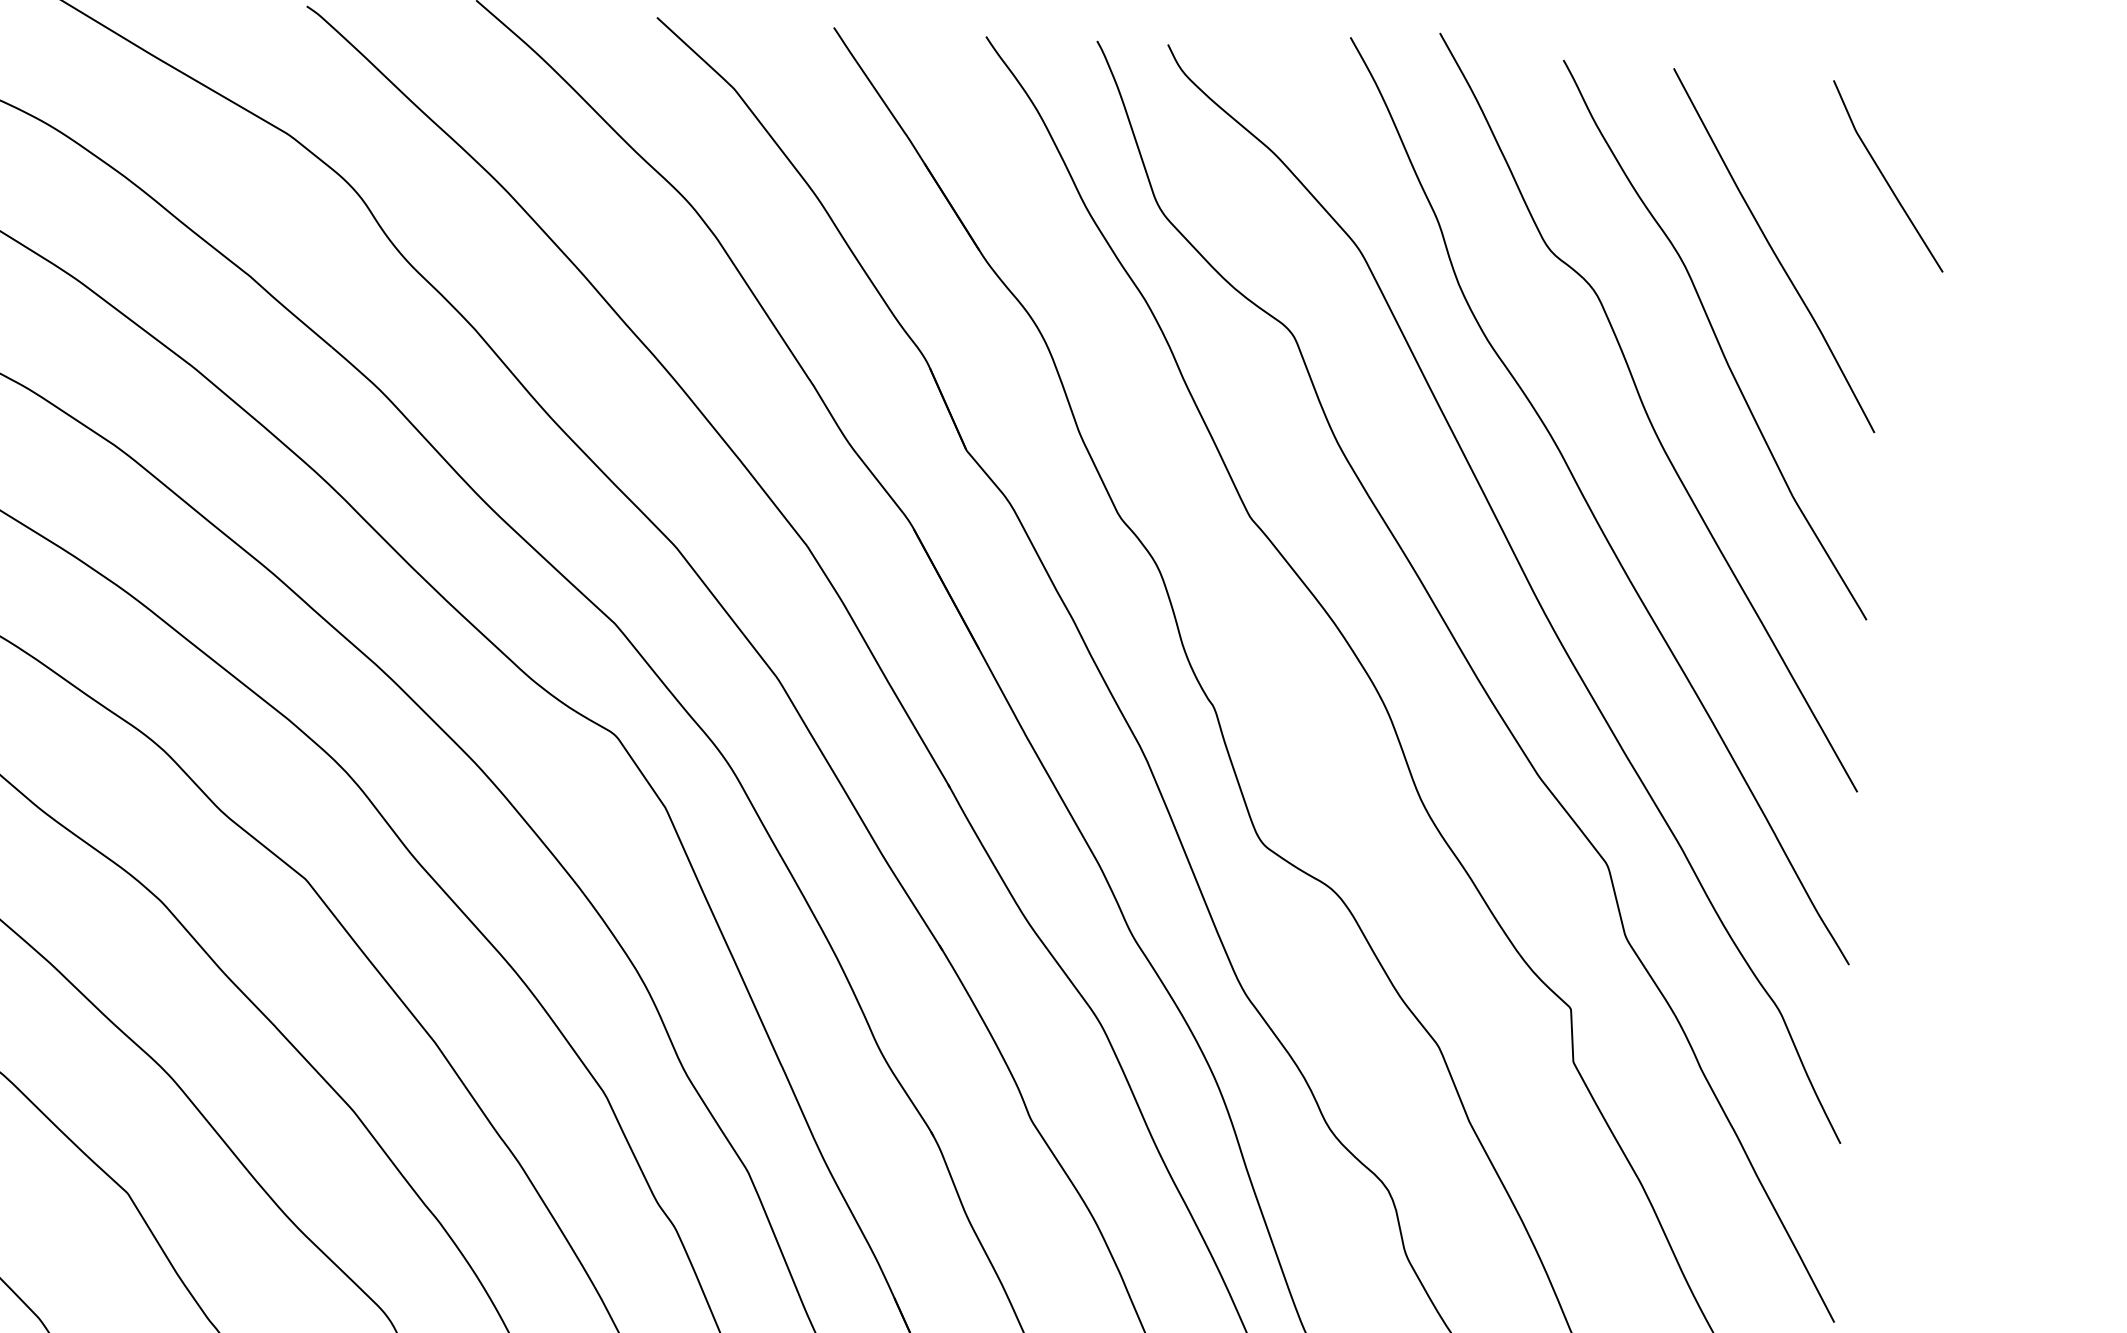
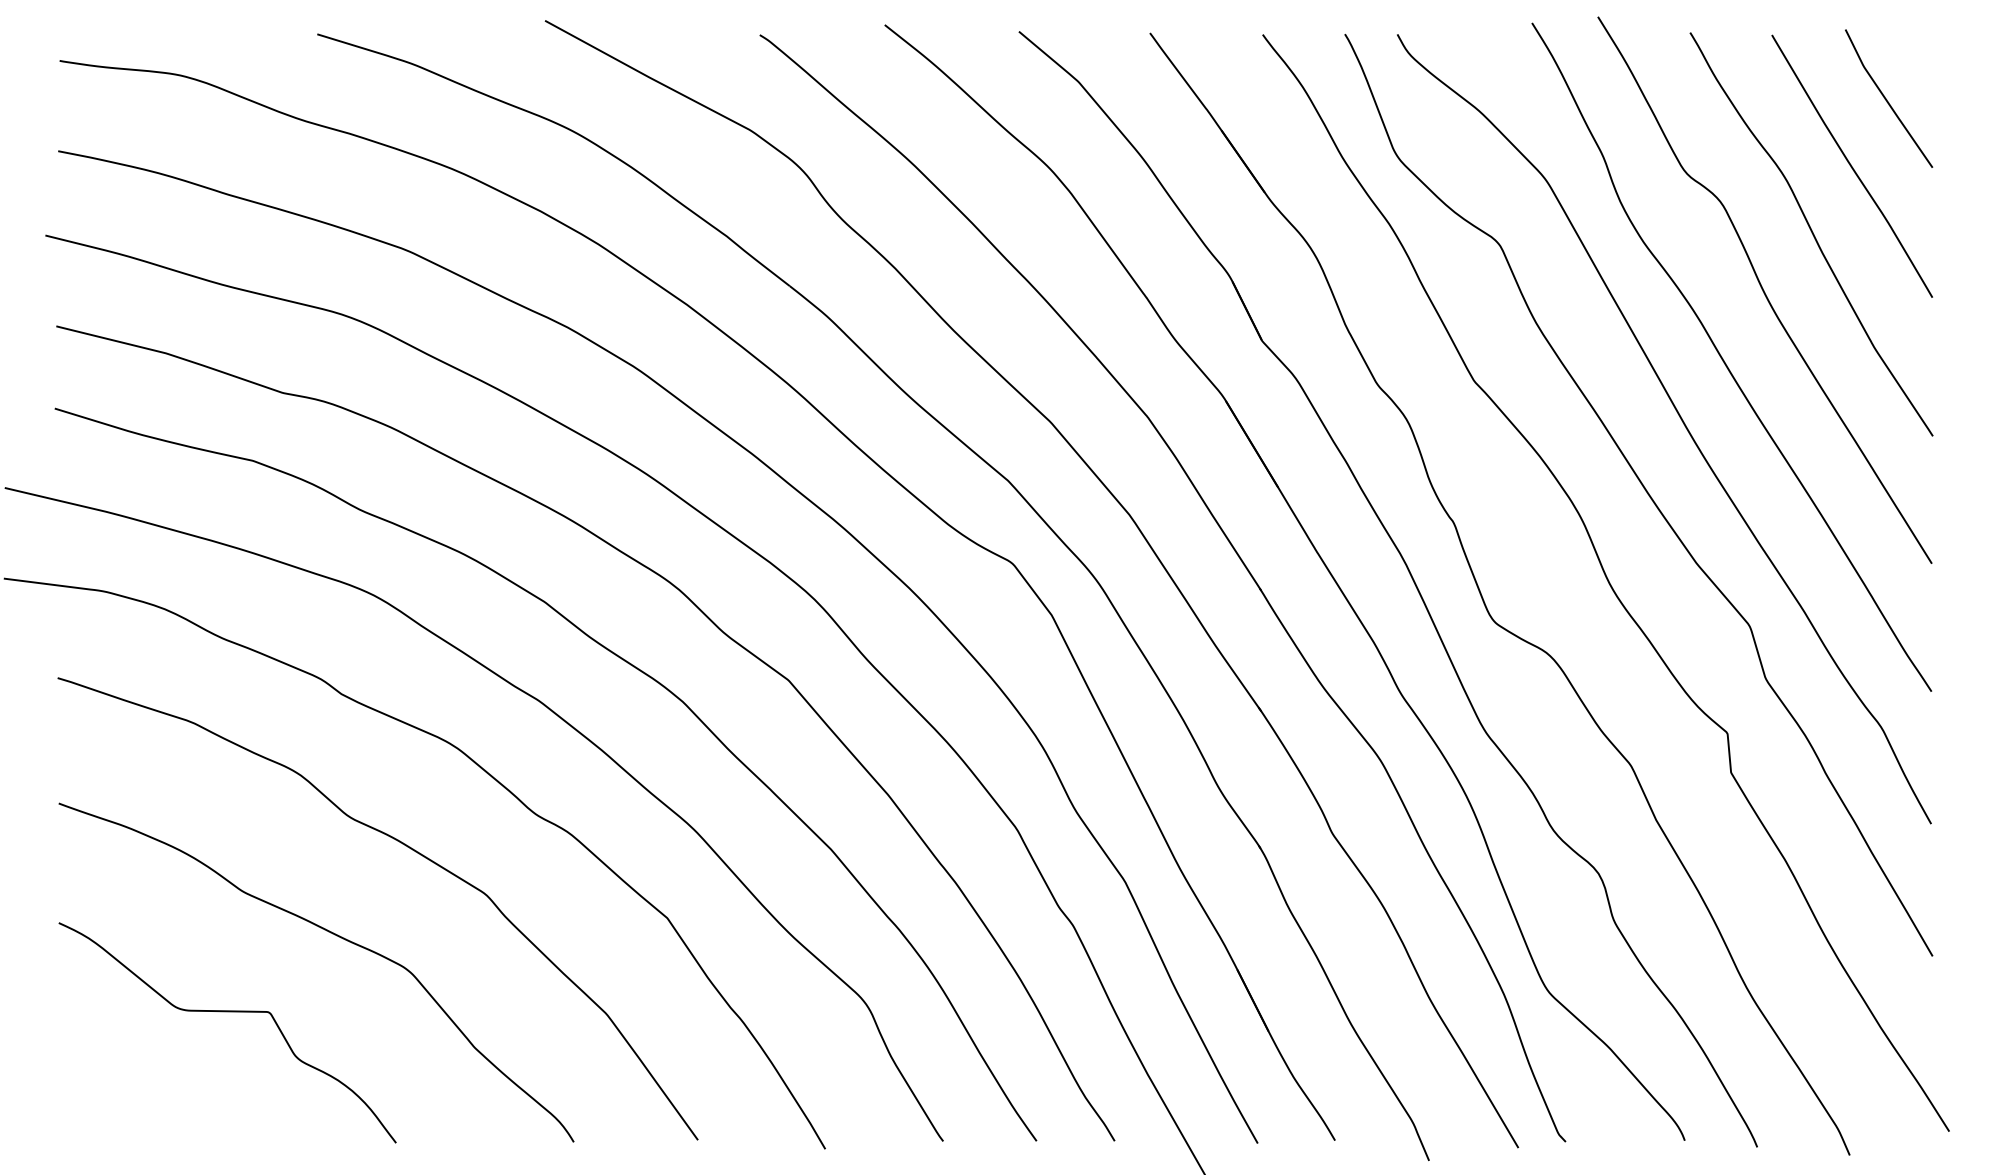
curve: (1886, 177) -> (1887, 99), moved

